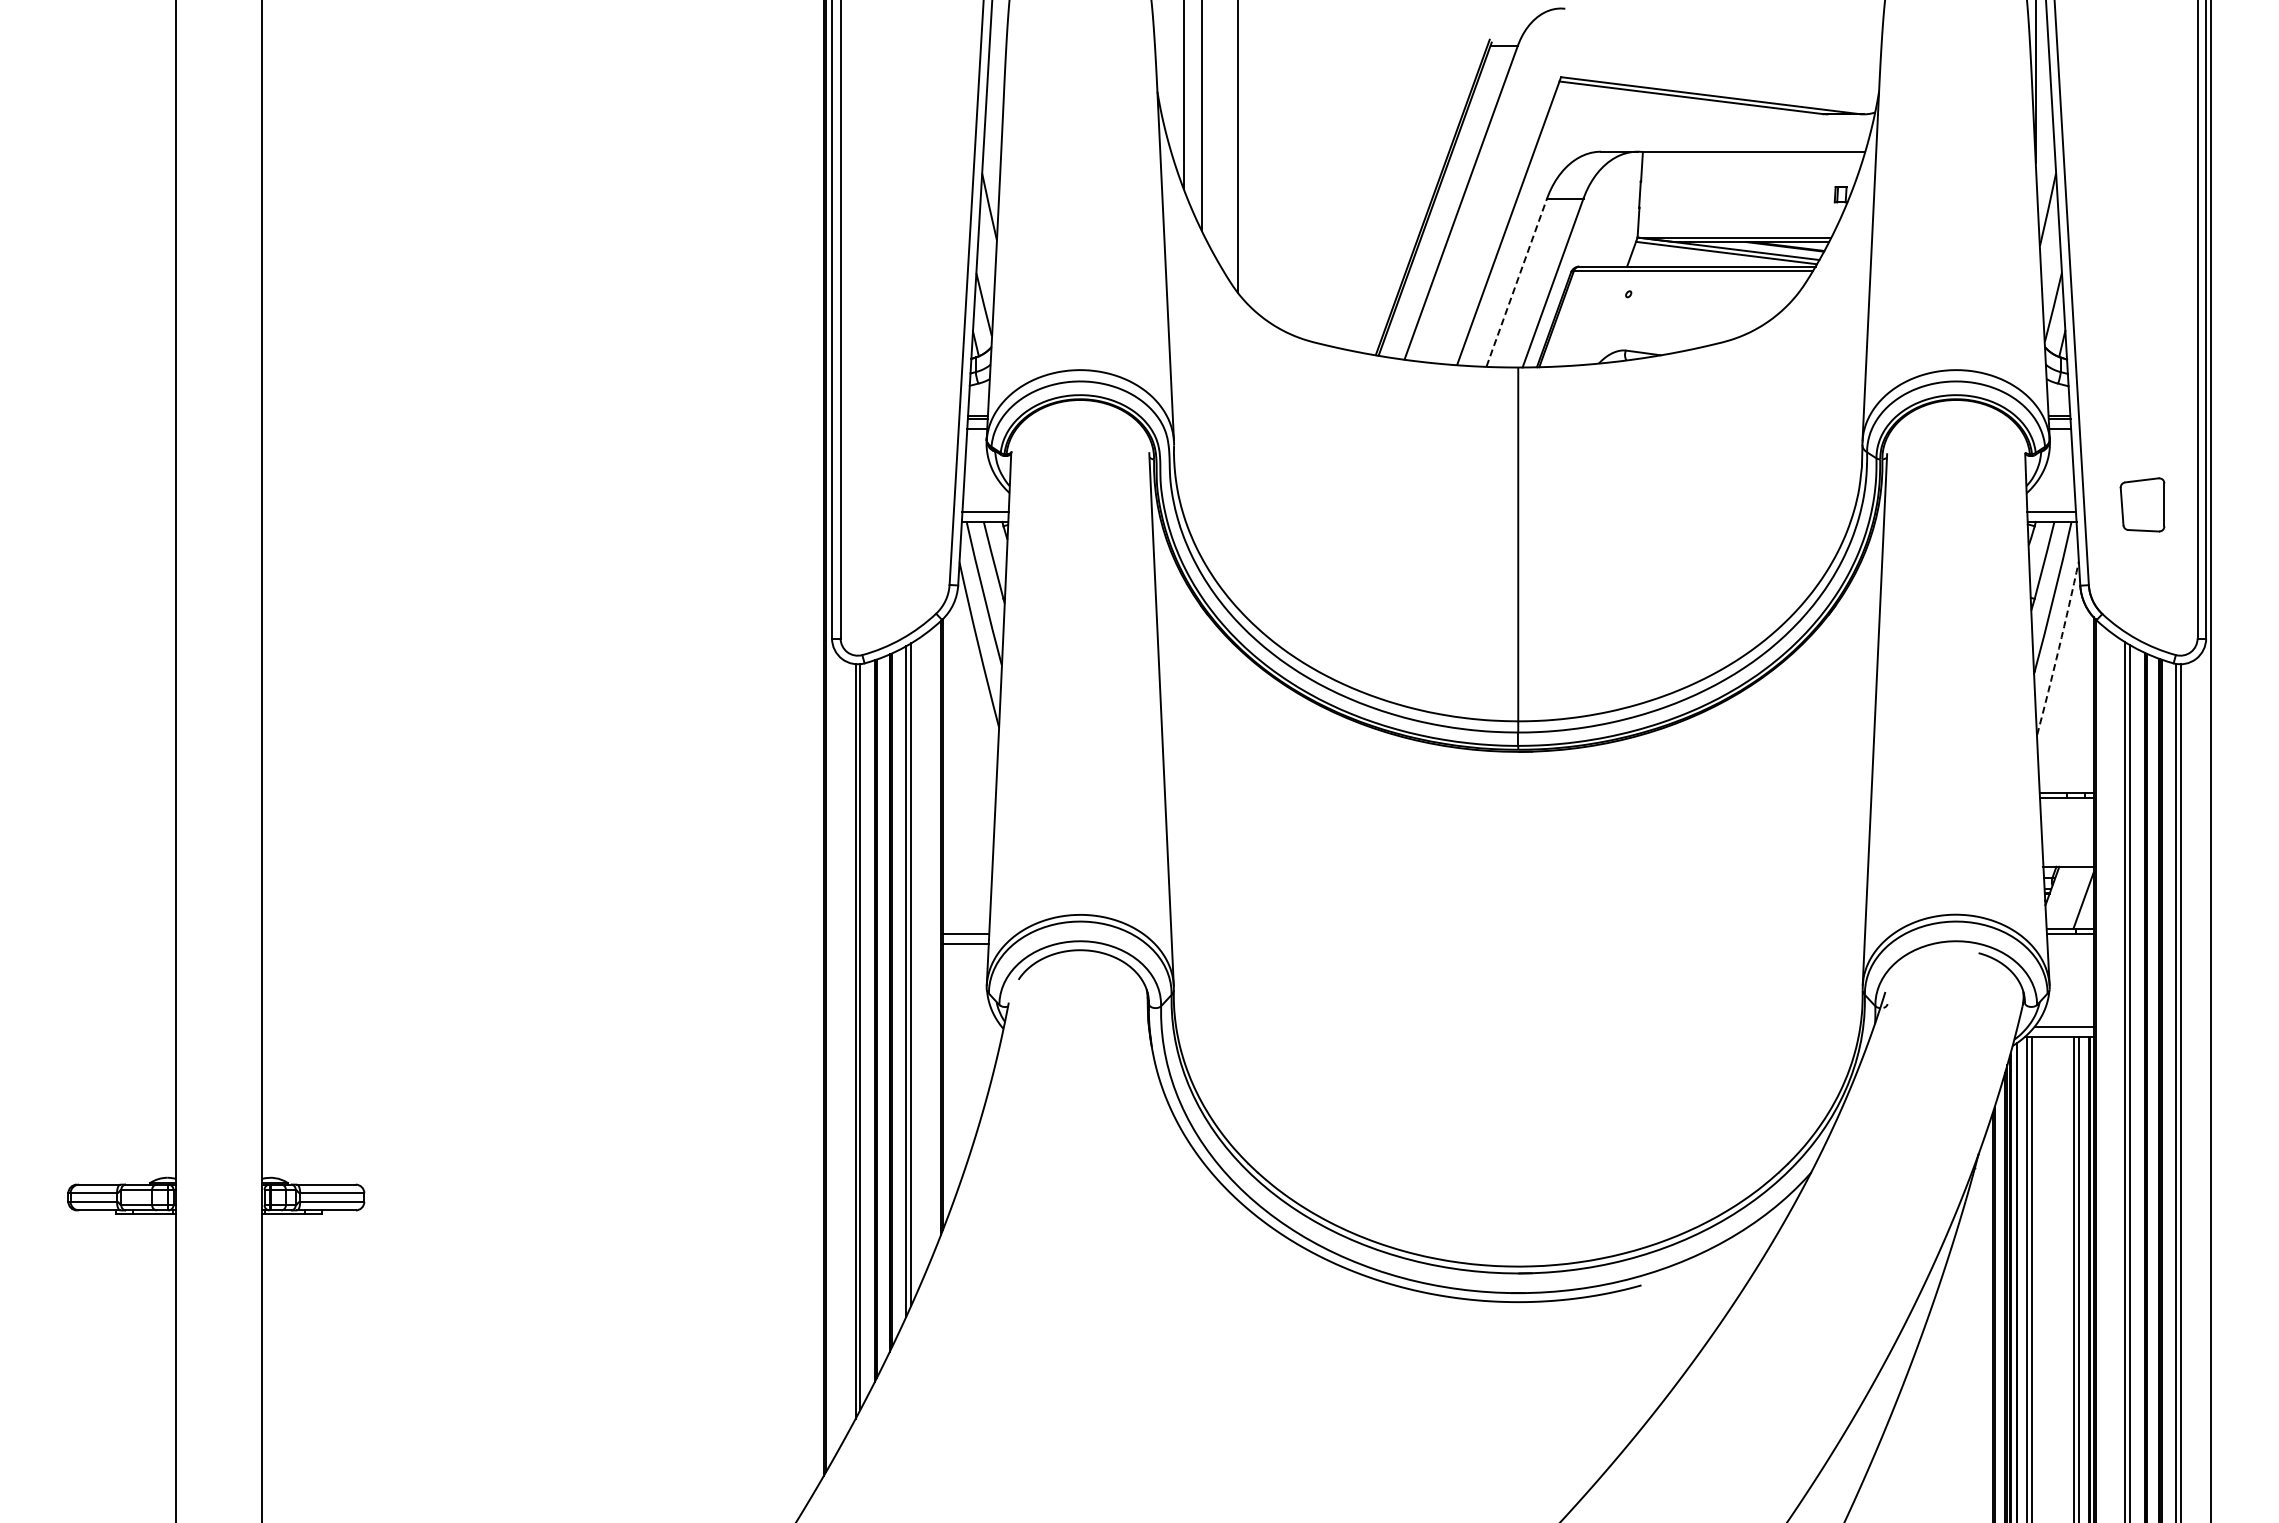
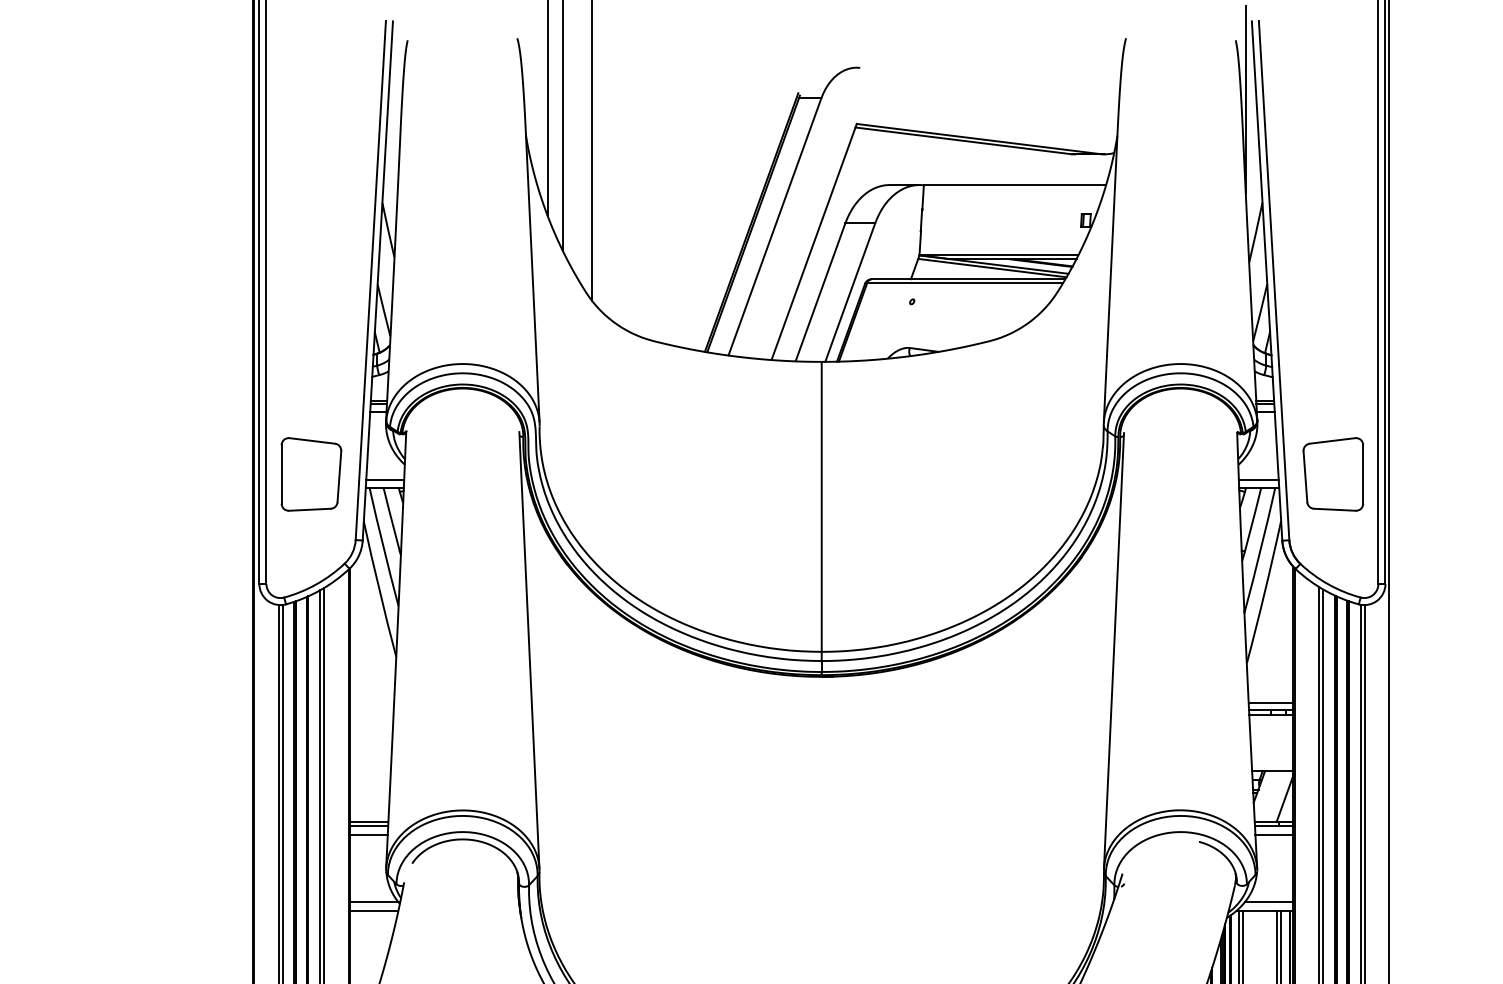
line: (1516, 282) -> (820, 292), dashed -> solid
part: (895, 504) -> (311, 474), added
part: (2142, 504) -> (1333, 474), size x1.67
arc: (2059, 648) -> (1265, 592), dashed -> solid
line: (2066, 784) -> (1271, 703), added
line: (965, 929) -> (368, 822), added
line: (2070, 944) -> (1274, 834), added
line: (971, 1026) -> (373, 901), added
line: (971, 1037) -> (373, 910), added

